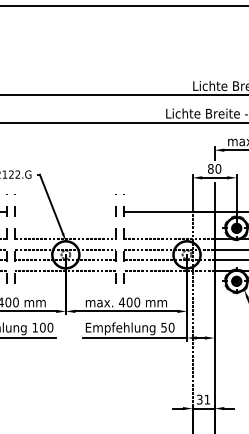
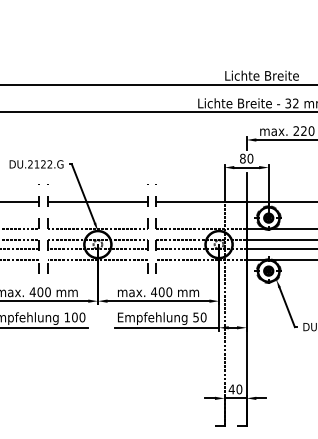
line: (65, 211) -> (97, 201), added
text: (203, 399) -> (235, 389), 31 -> 40

